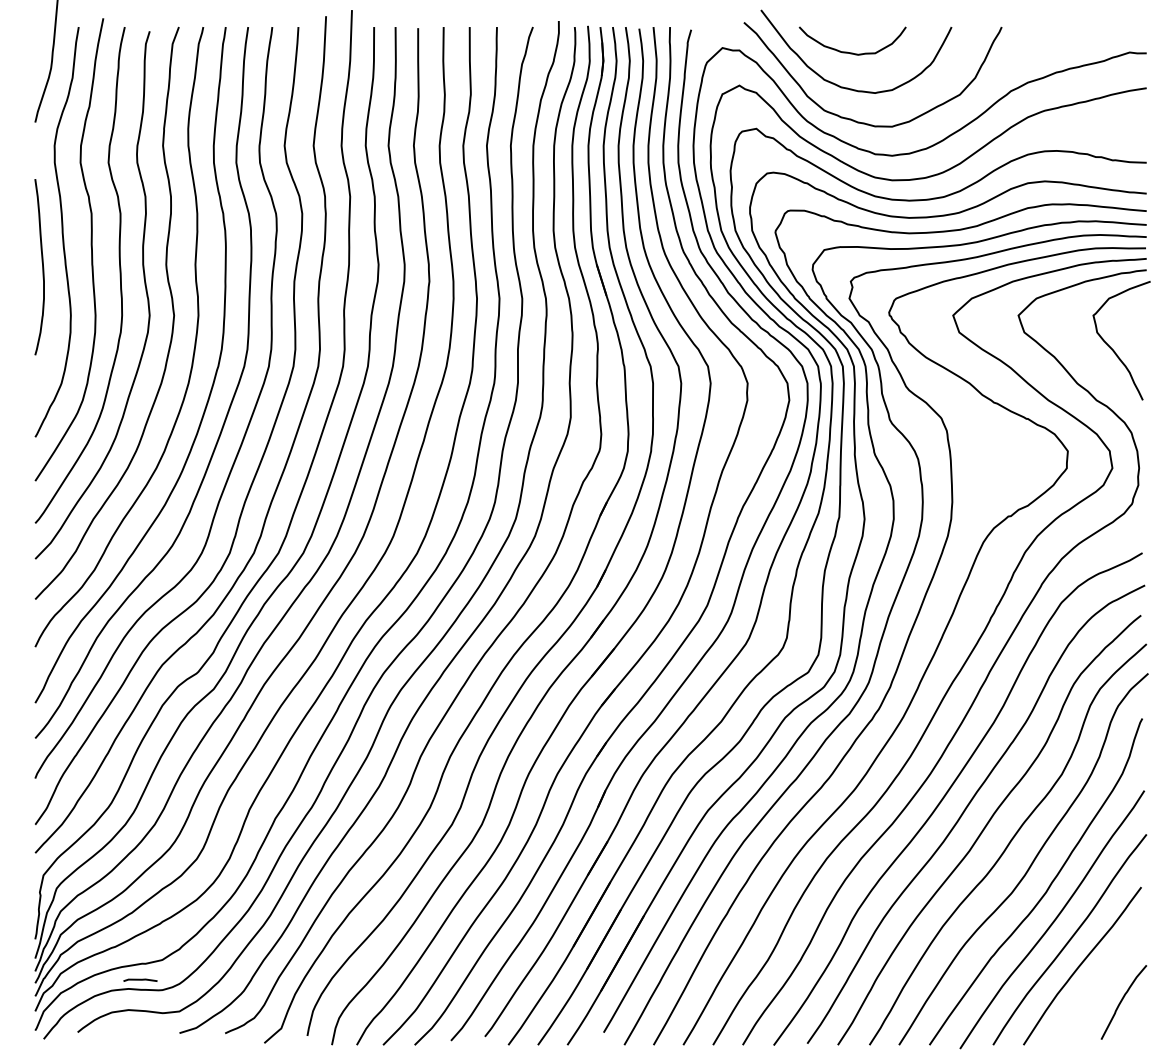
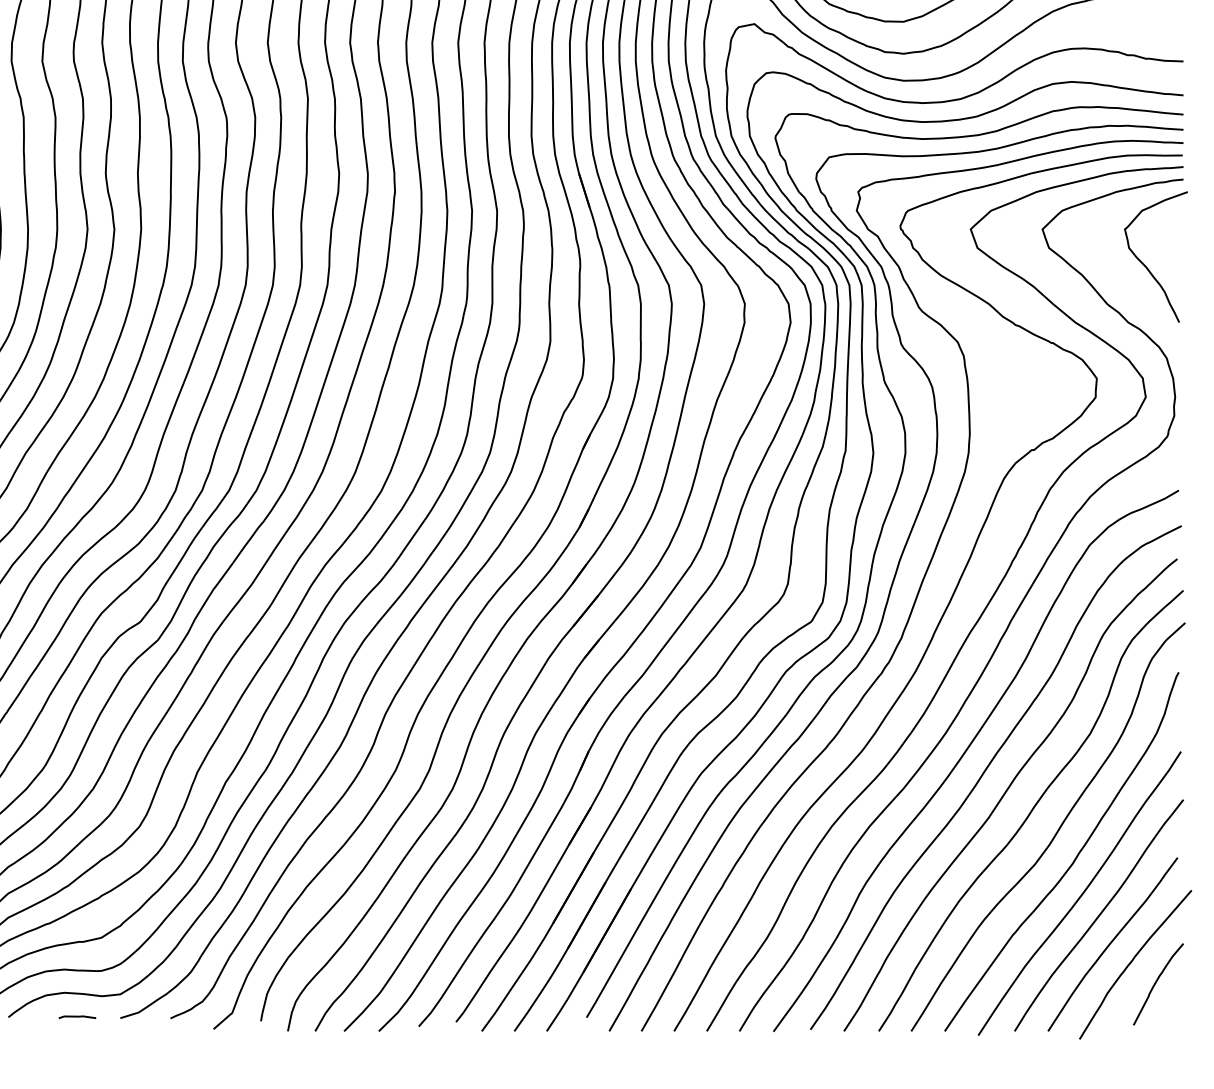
line: (140, 979) -> (77, 1016), moved
curve: (1100, 982) -> (1132, 962), added

